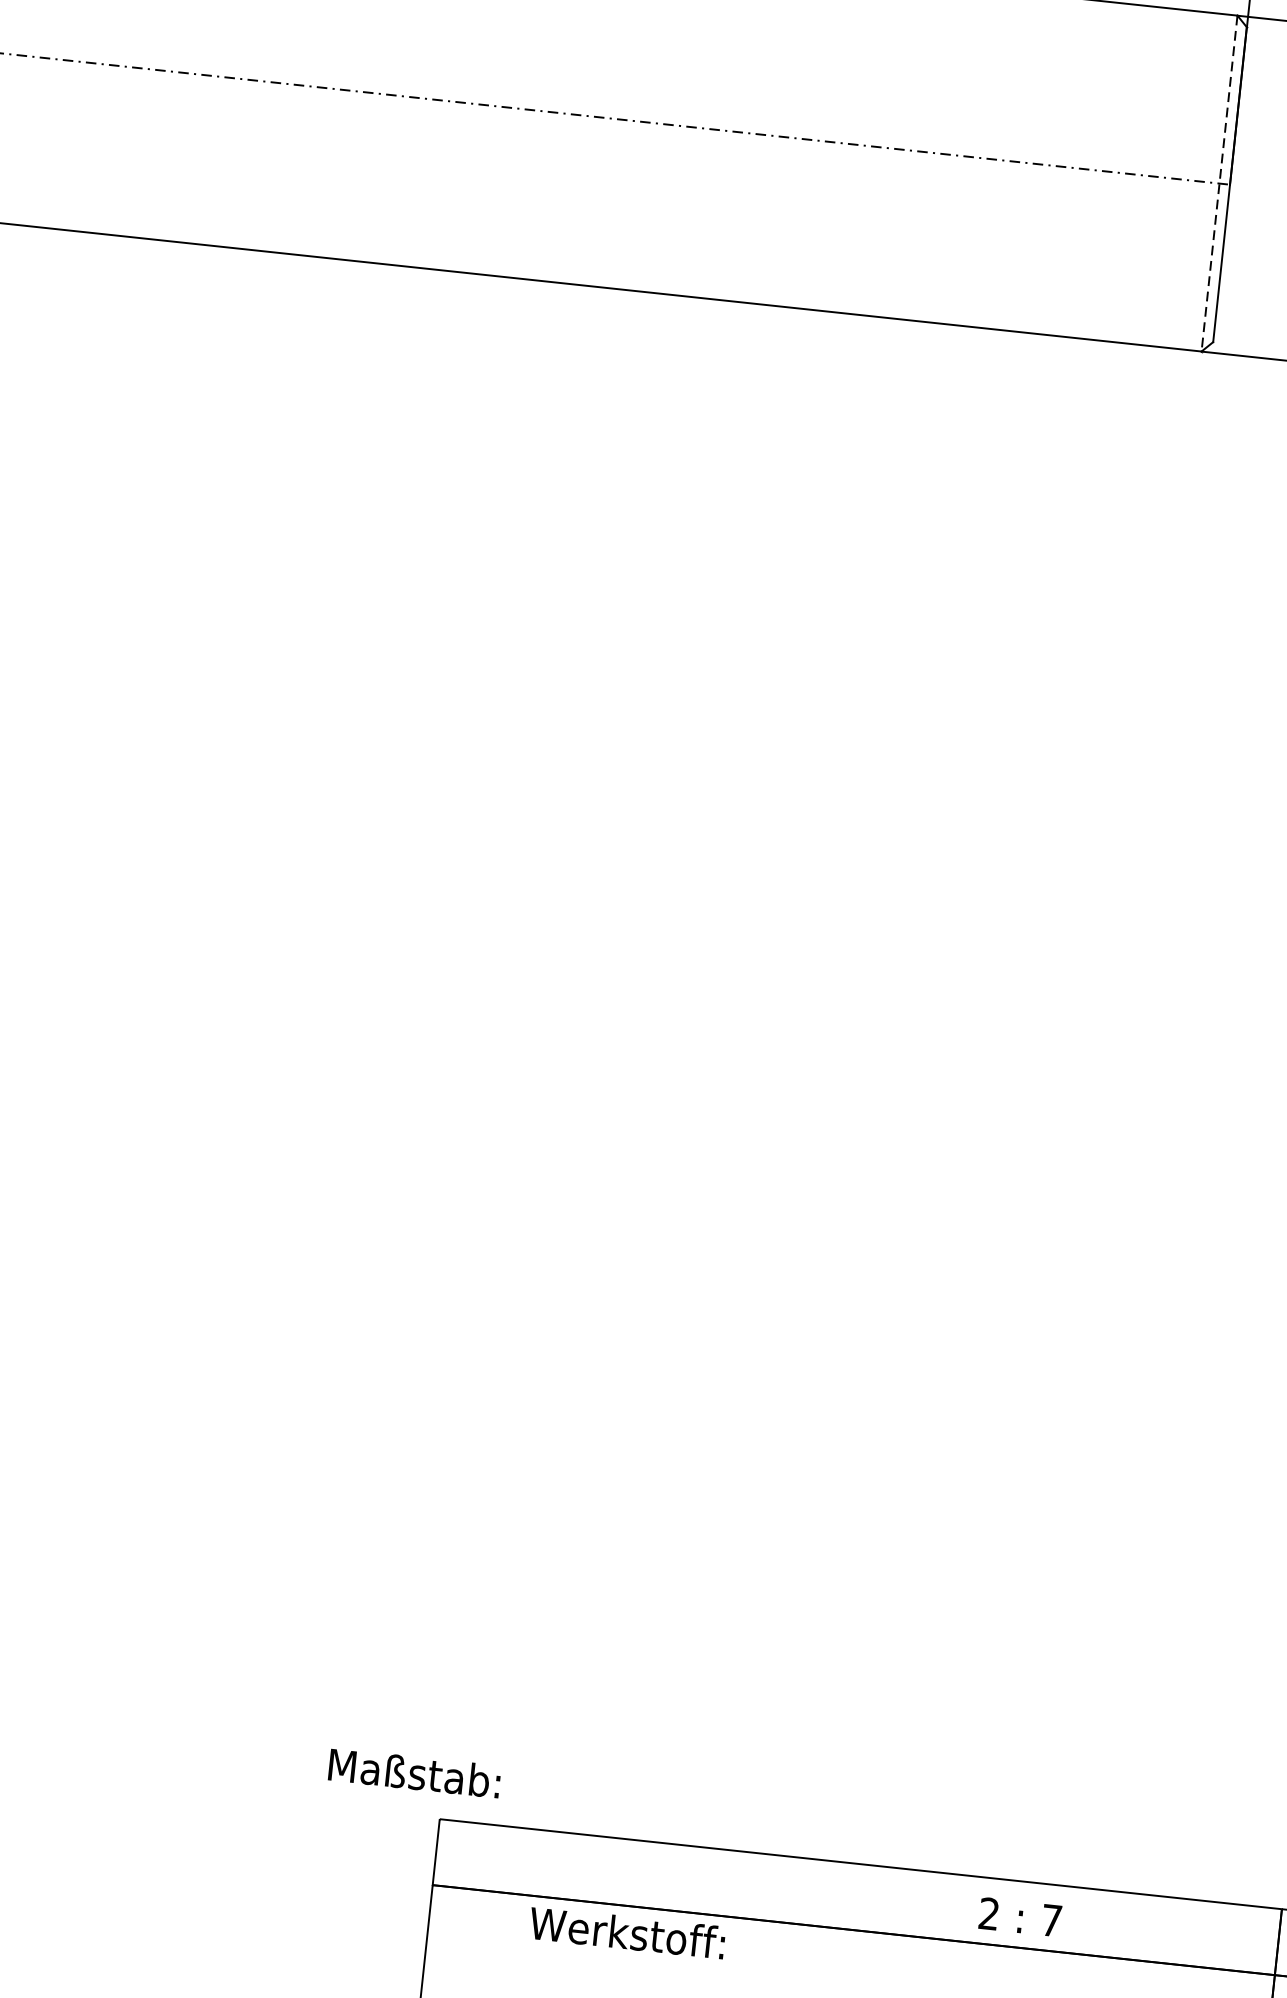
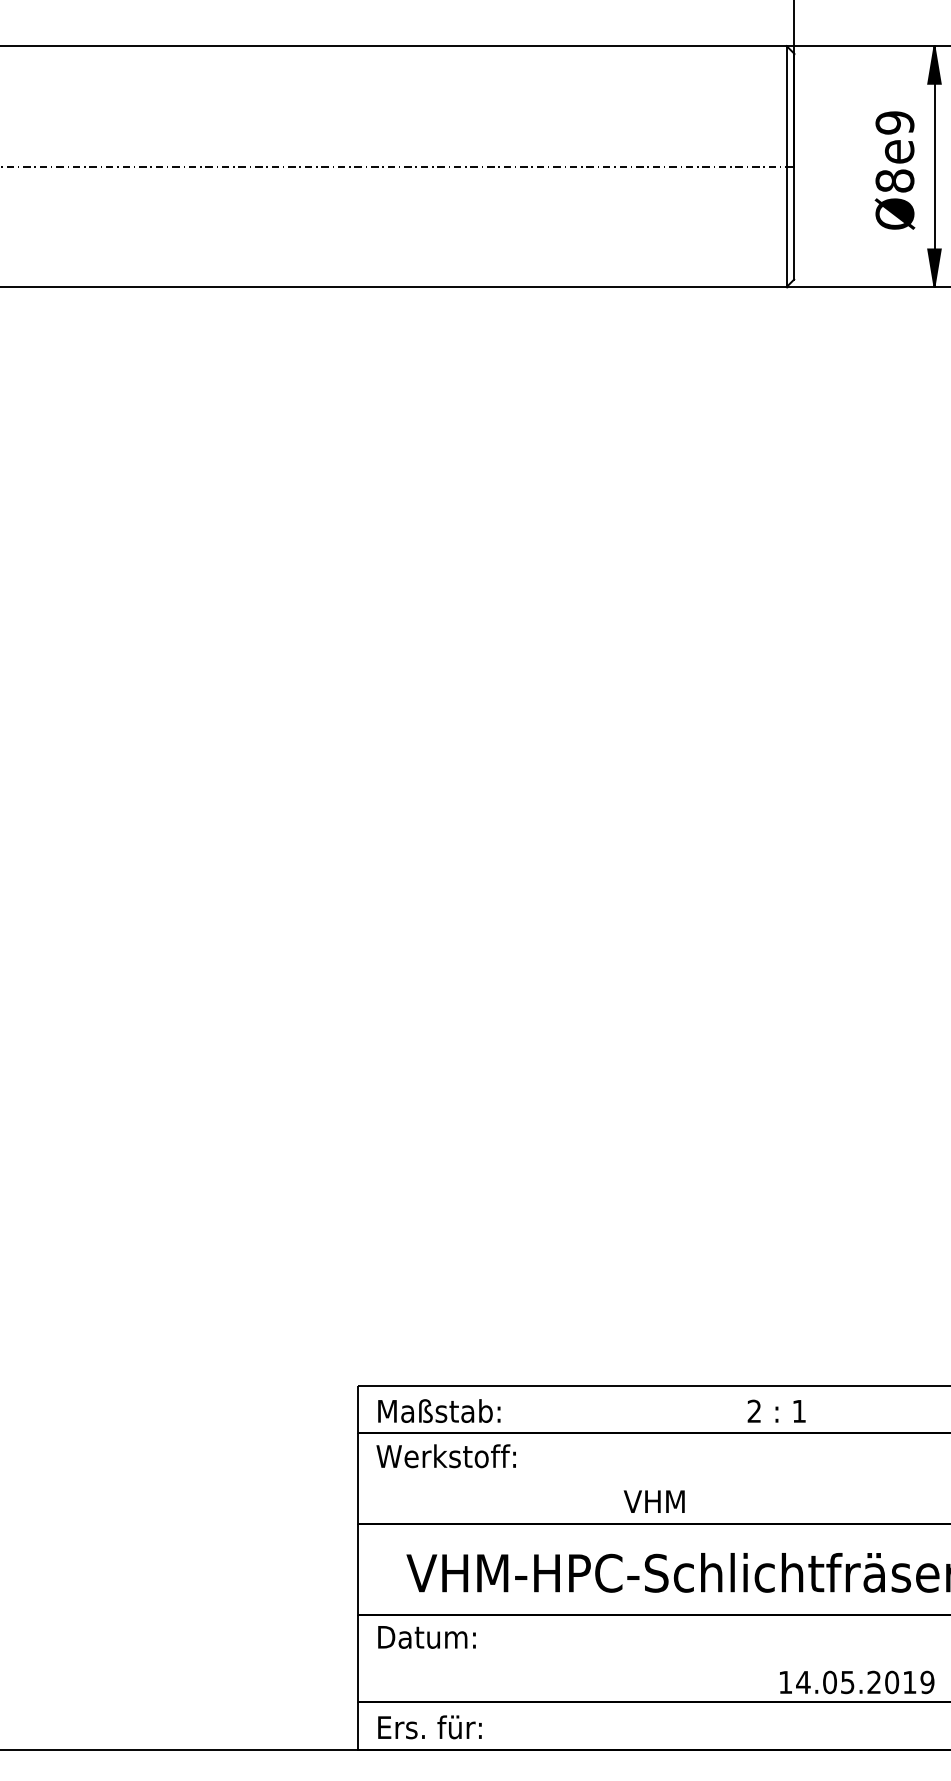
line: (1219, 184) -> (786, 167), dashed -> solid
text: (415, 1772) -> (439, 1410), moved
text: (1050, 1920) -> (798, 1411), 7 -> 1
text: (626, 1933) -> (445, 1456), moved

